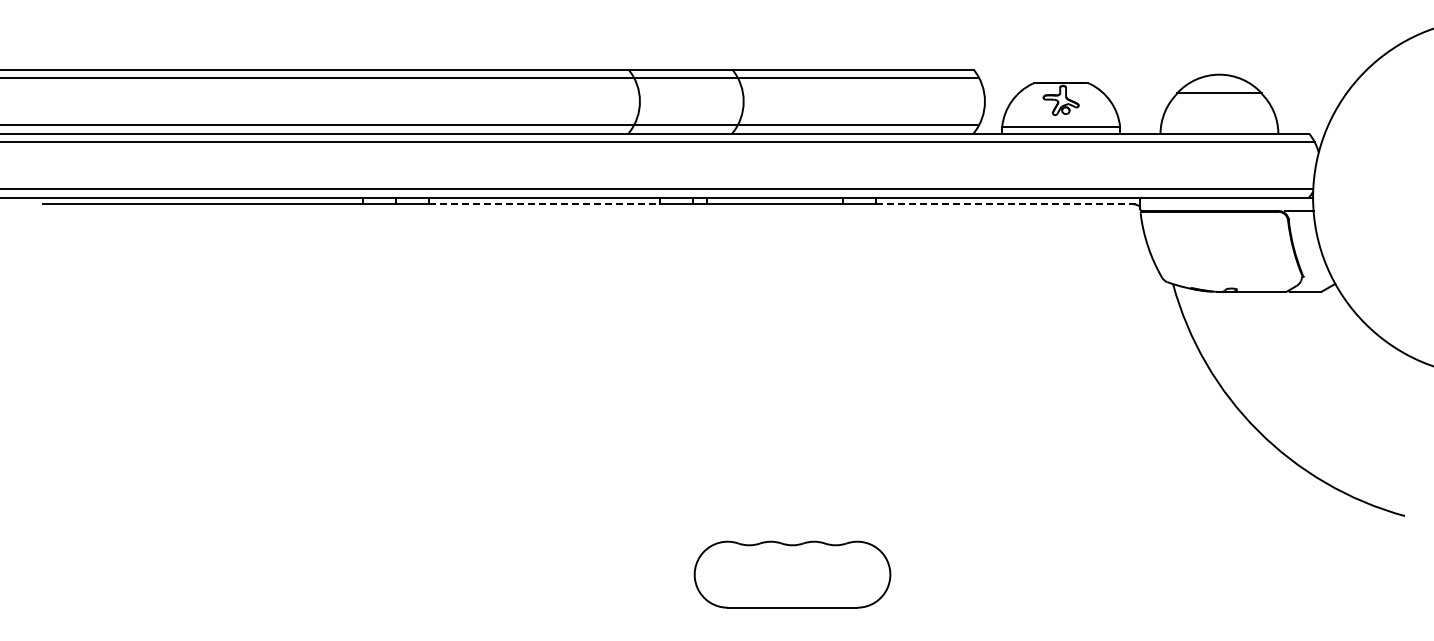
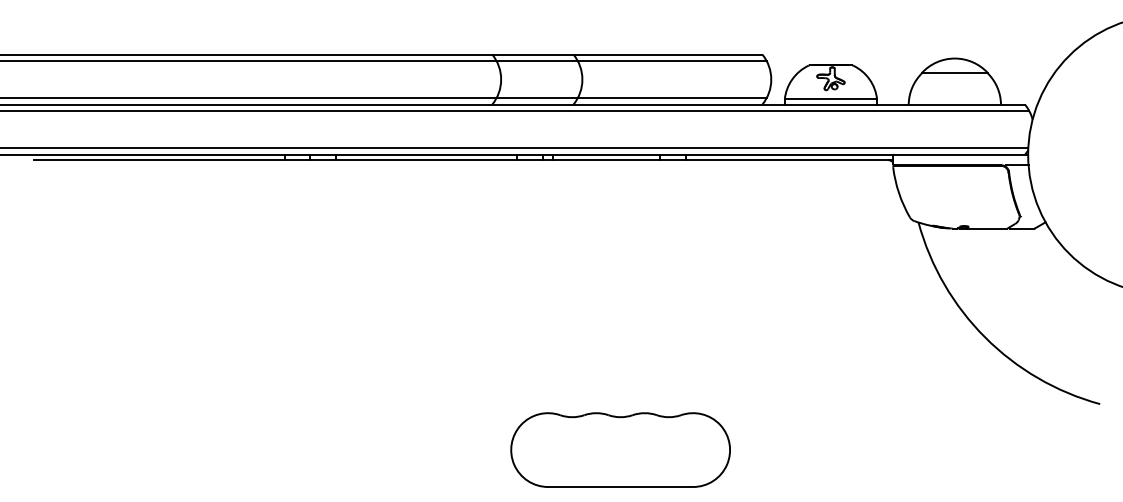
line: (544, 204) -> (426, 160), dashed -> solid
line: (1008, 204) -> (789, 160), dashed -> solid
part: (792, 574) -> (620, 449), size x1.43

